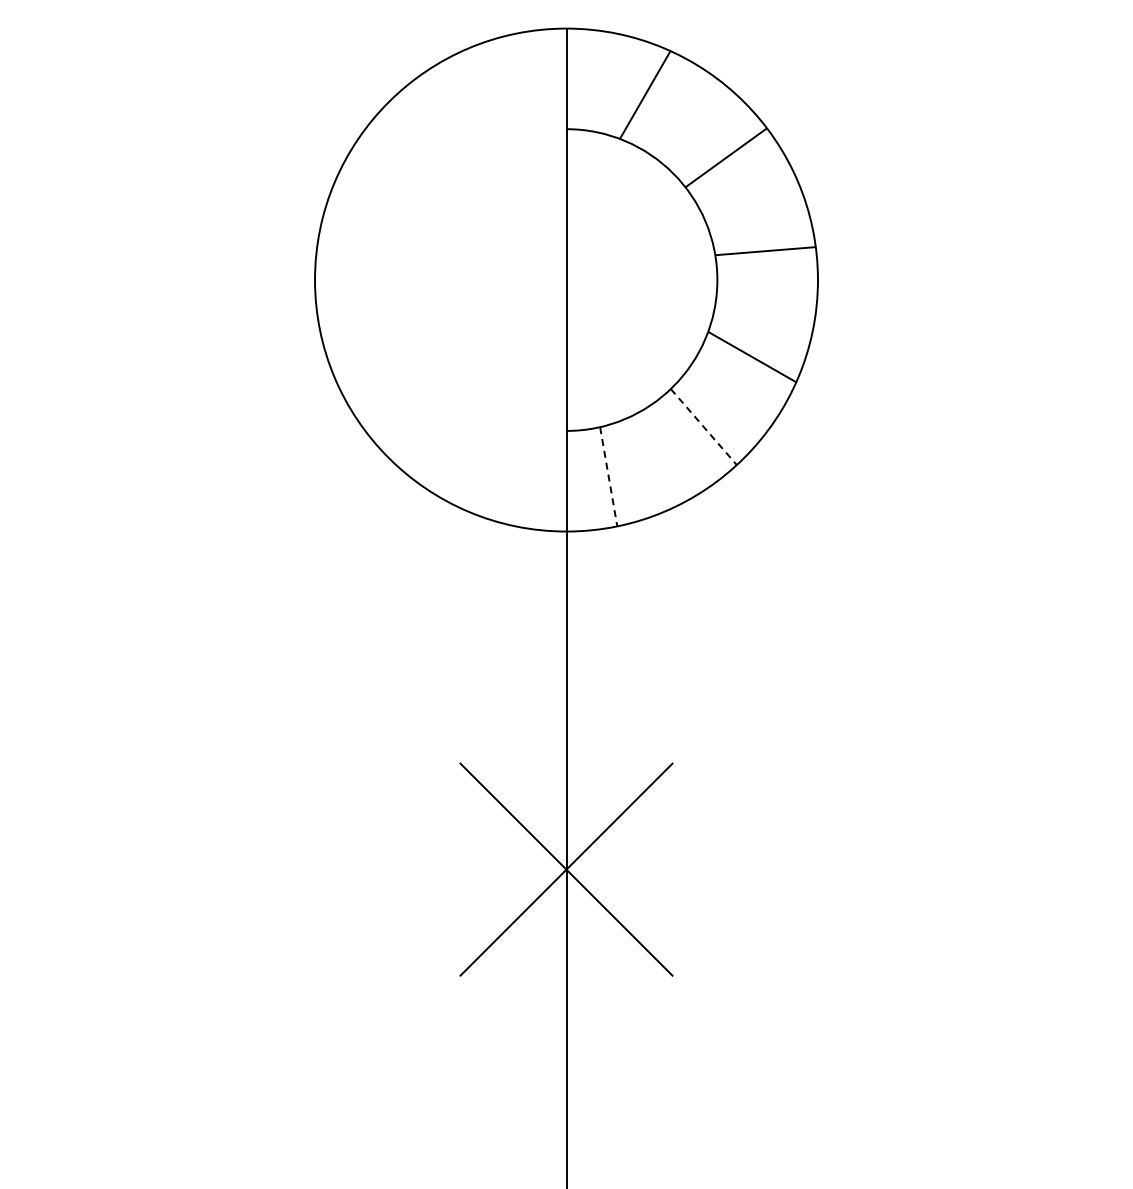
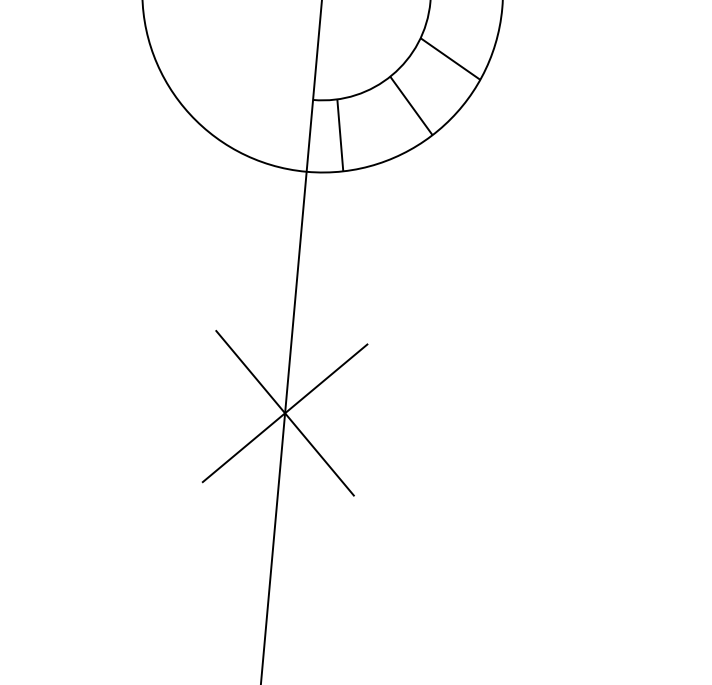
line: (704, 427) -> (411, 106), dashed -> solid
line: (608, 477) -> (340, 135), dashed -> solid

